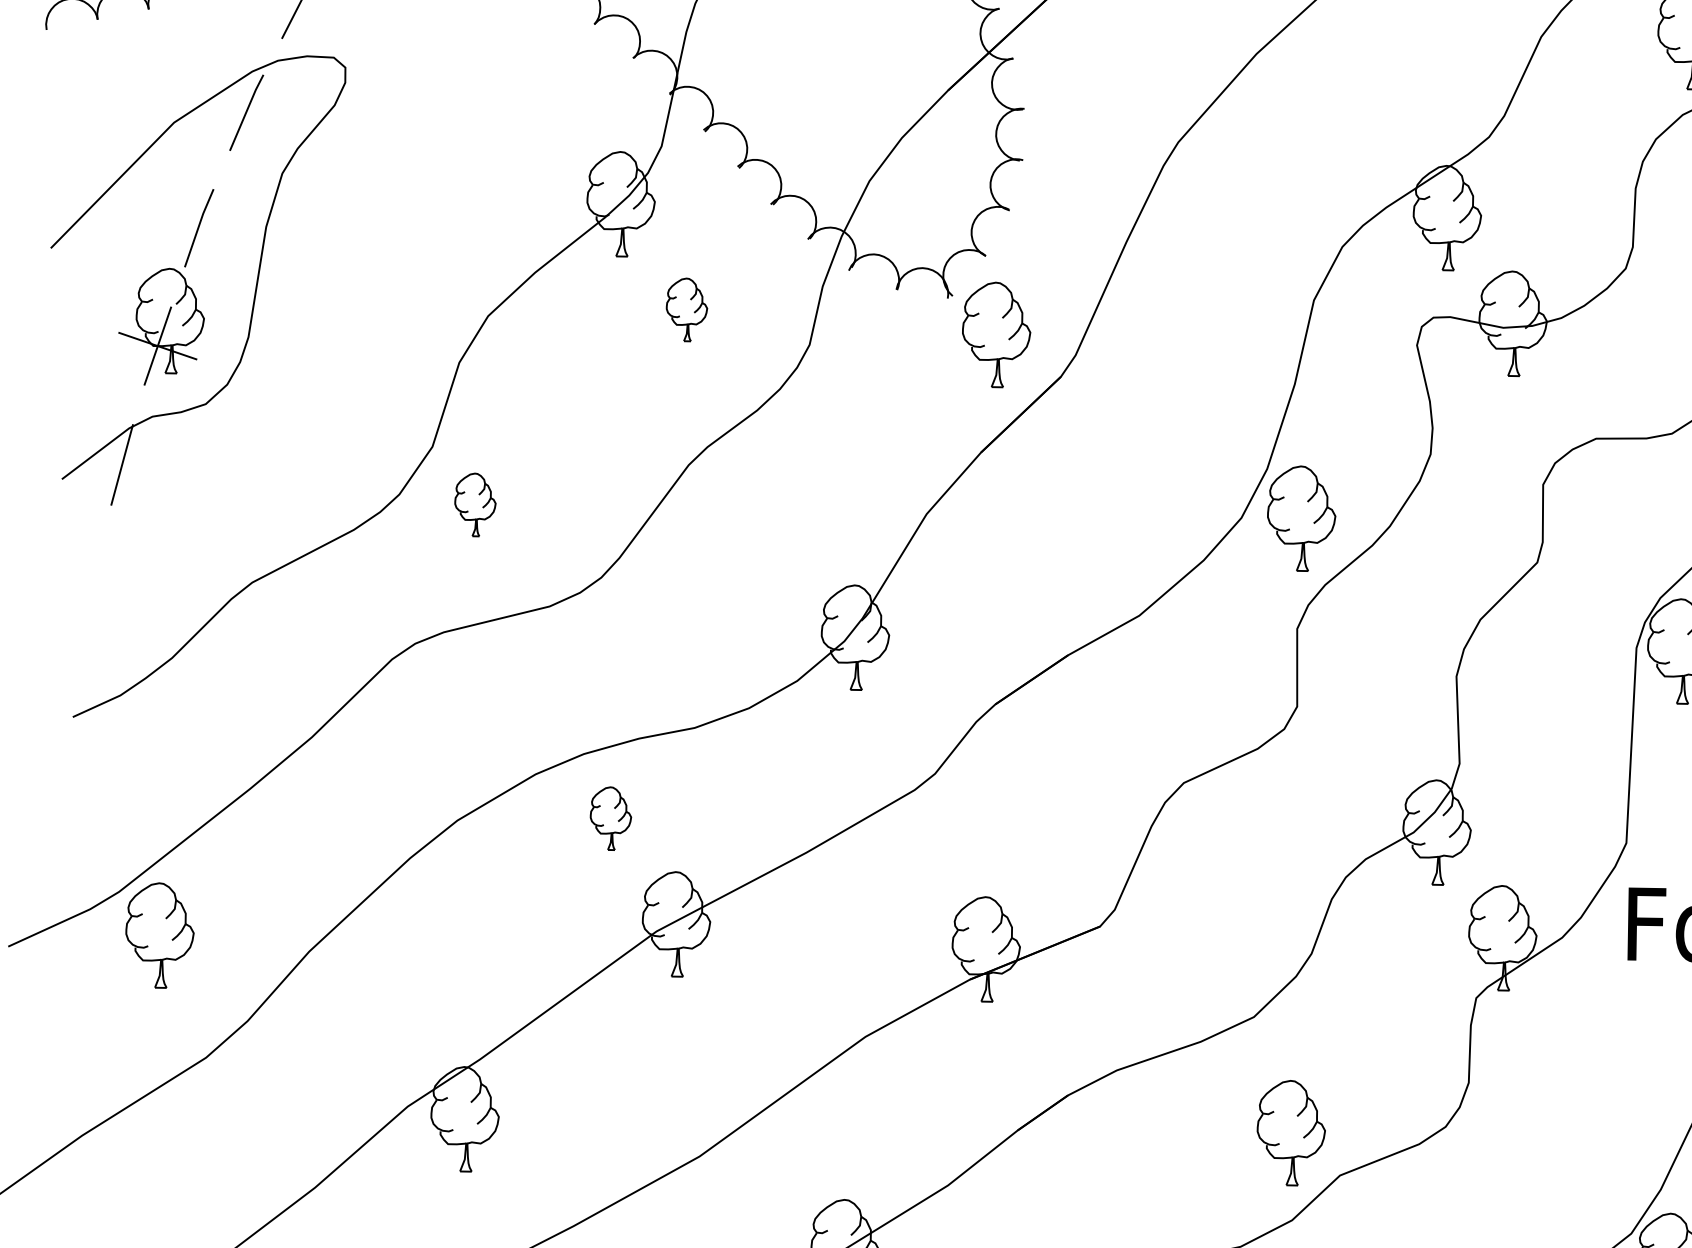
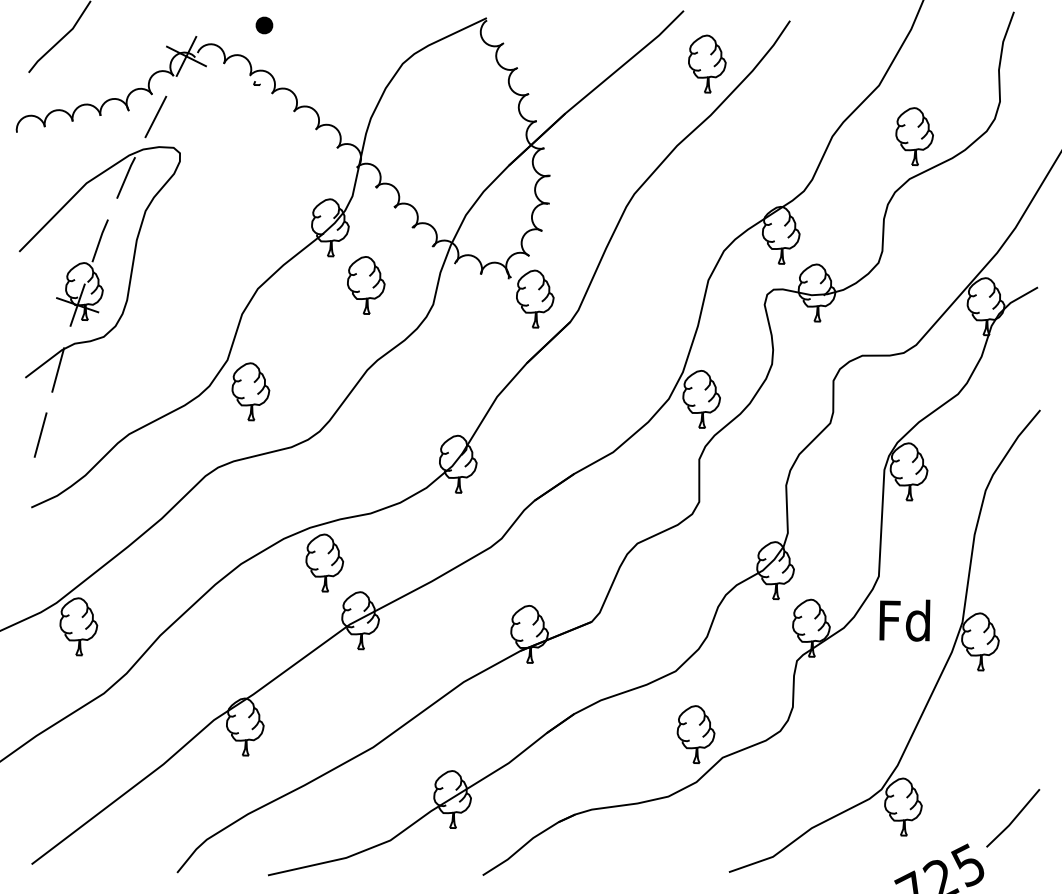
part: (687, 309) -> (366, 285), size x1.67
part: (474, 504) -> (250, 391), size x1.67
line: (89, 583) -> (40, 434), added
part: (610, 817) -> (324, 562), size x1.67

